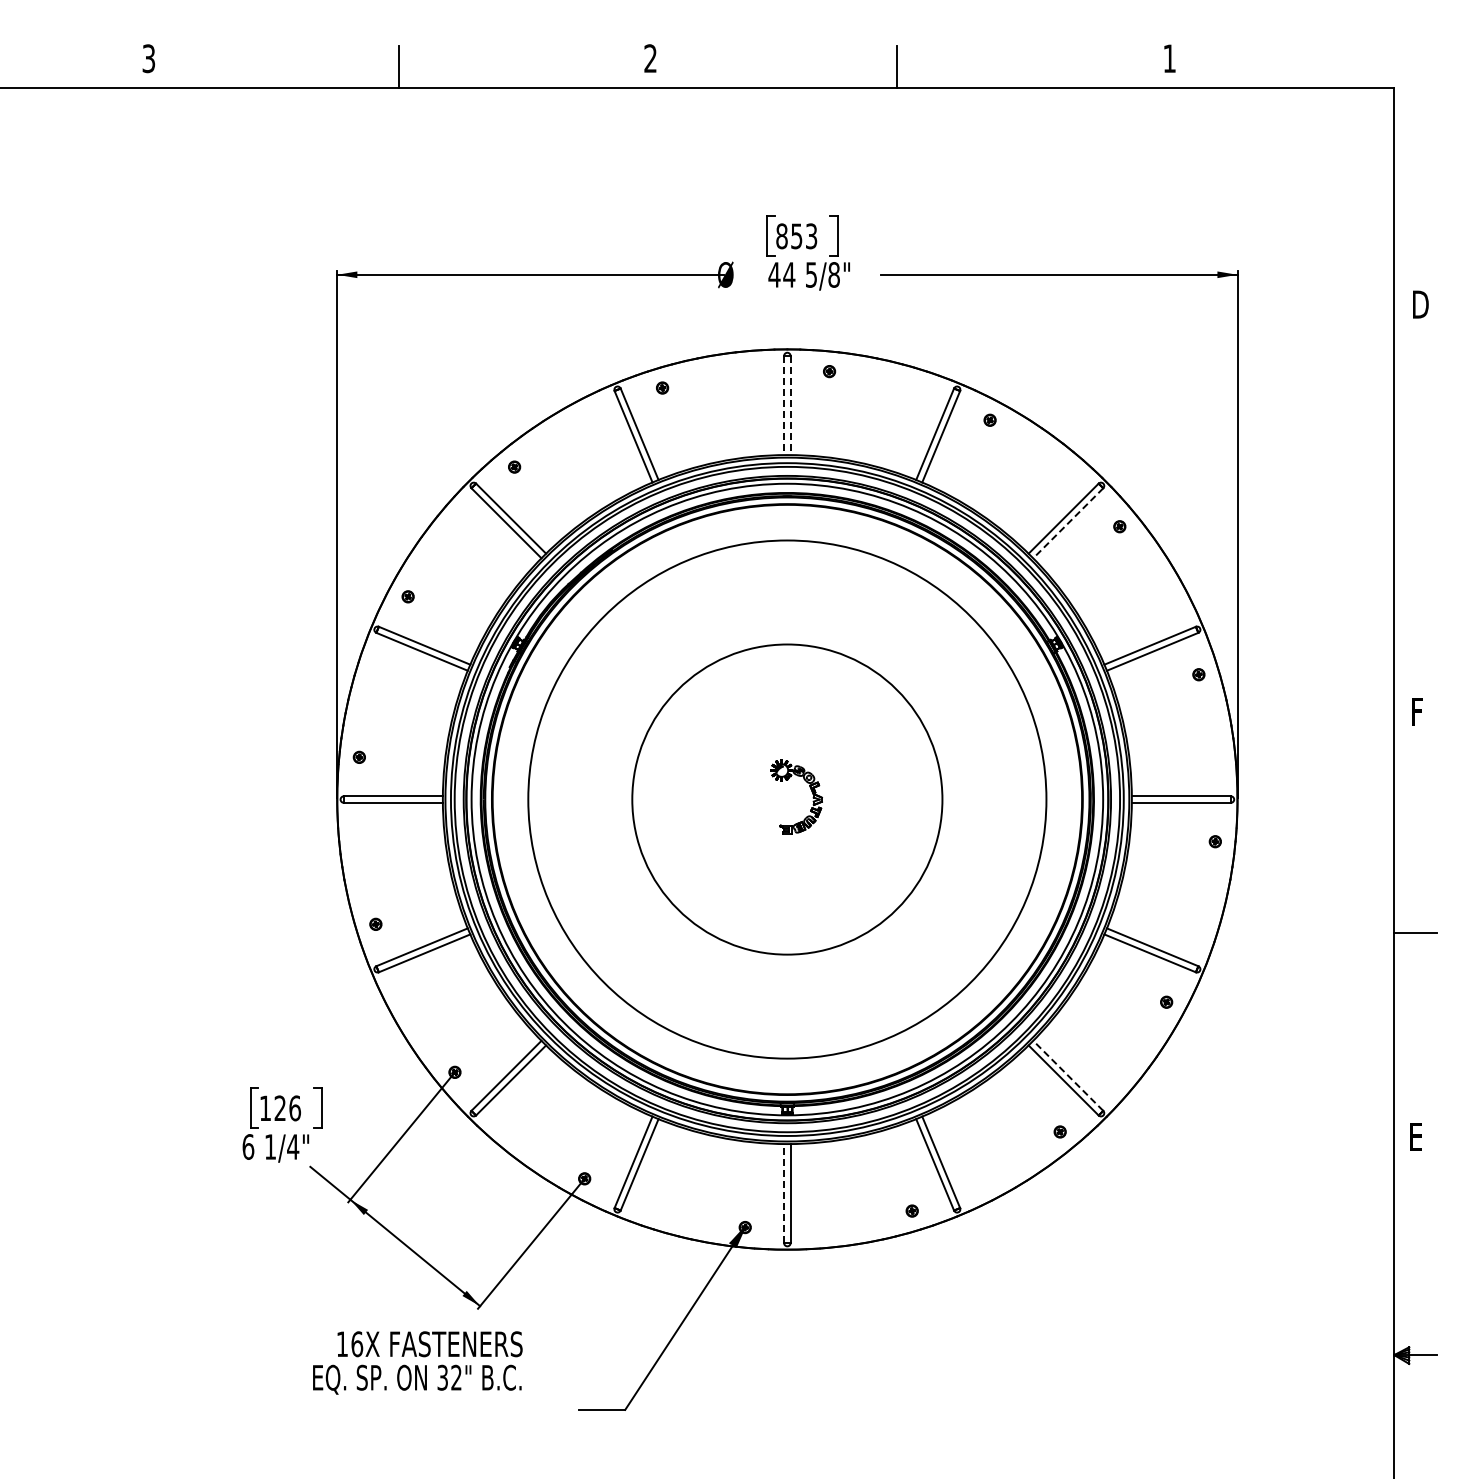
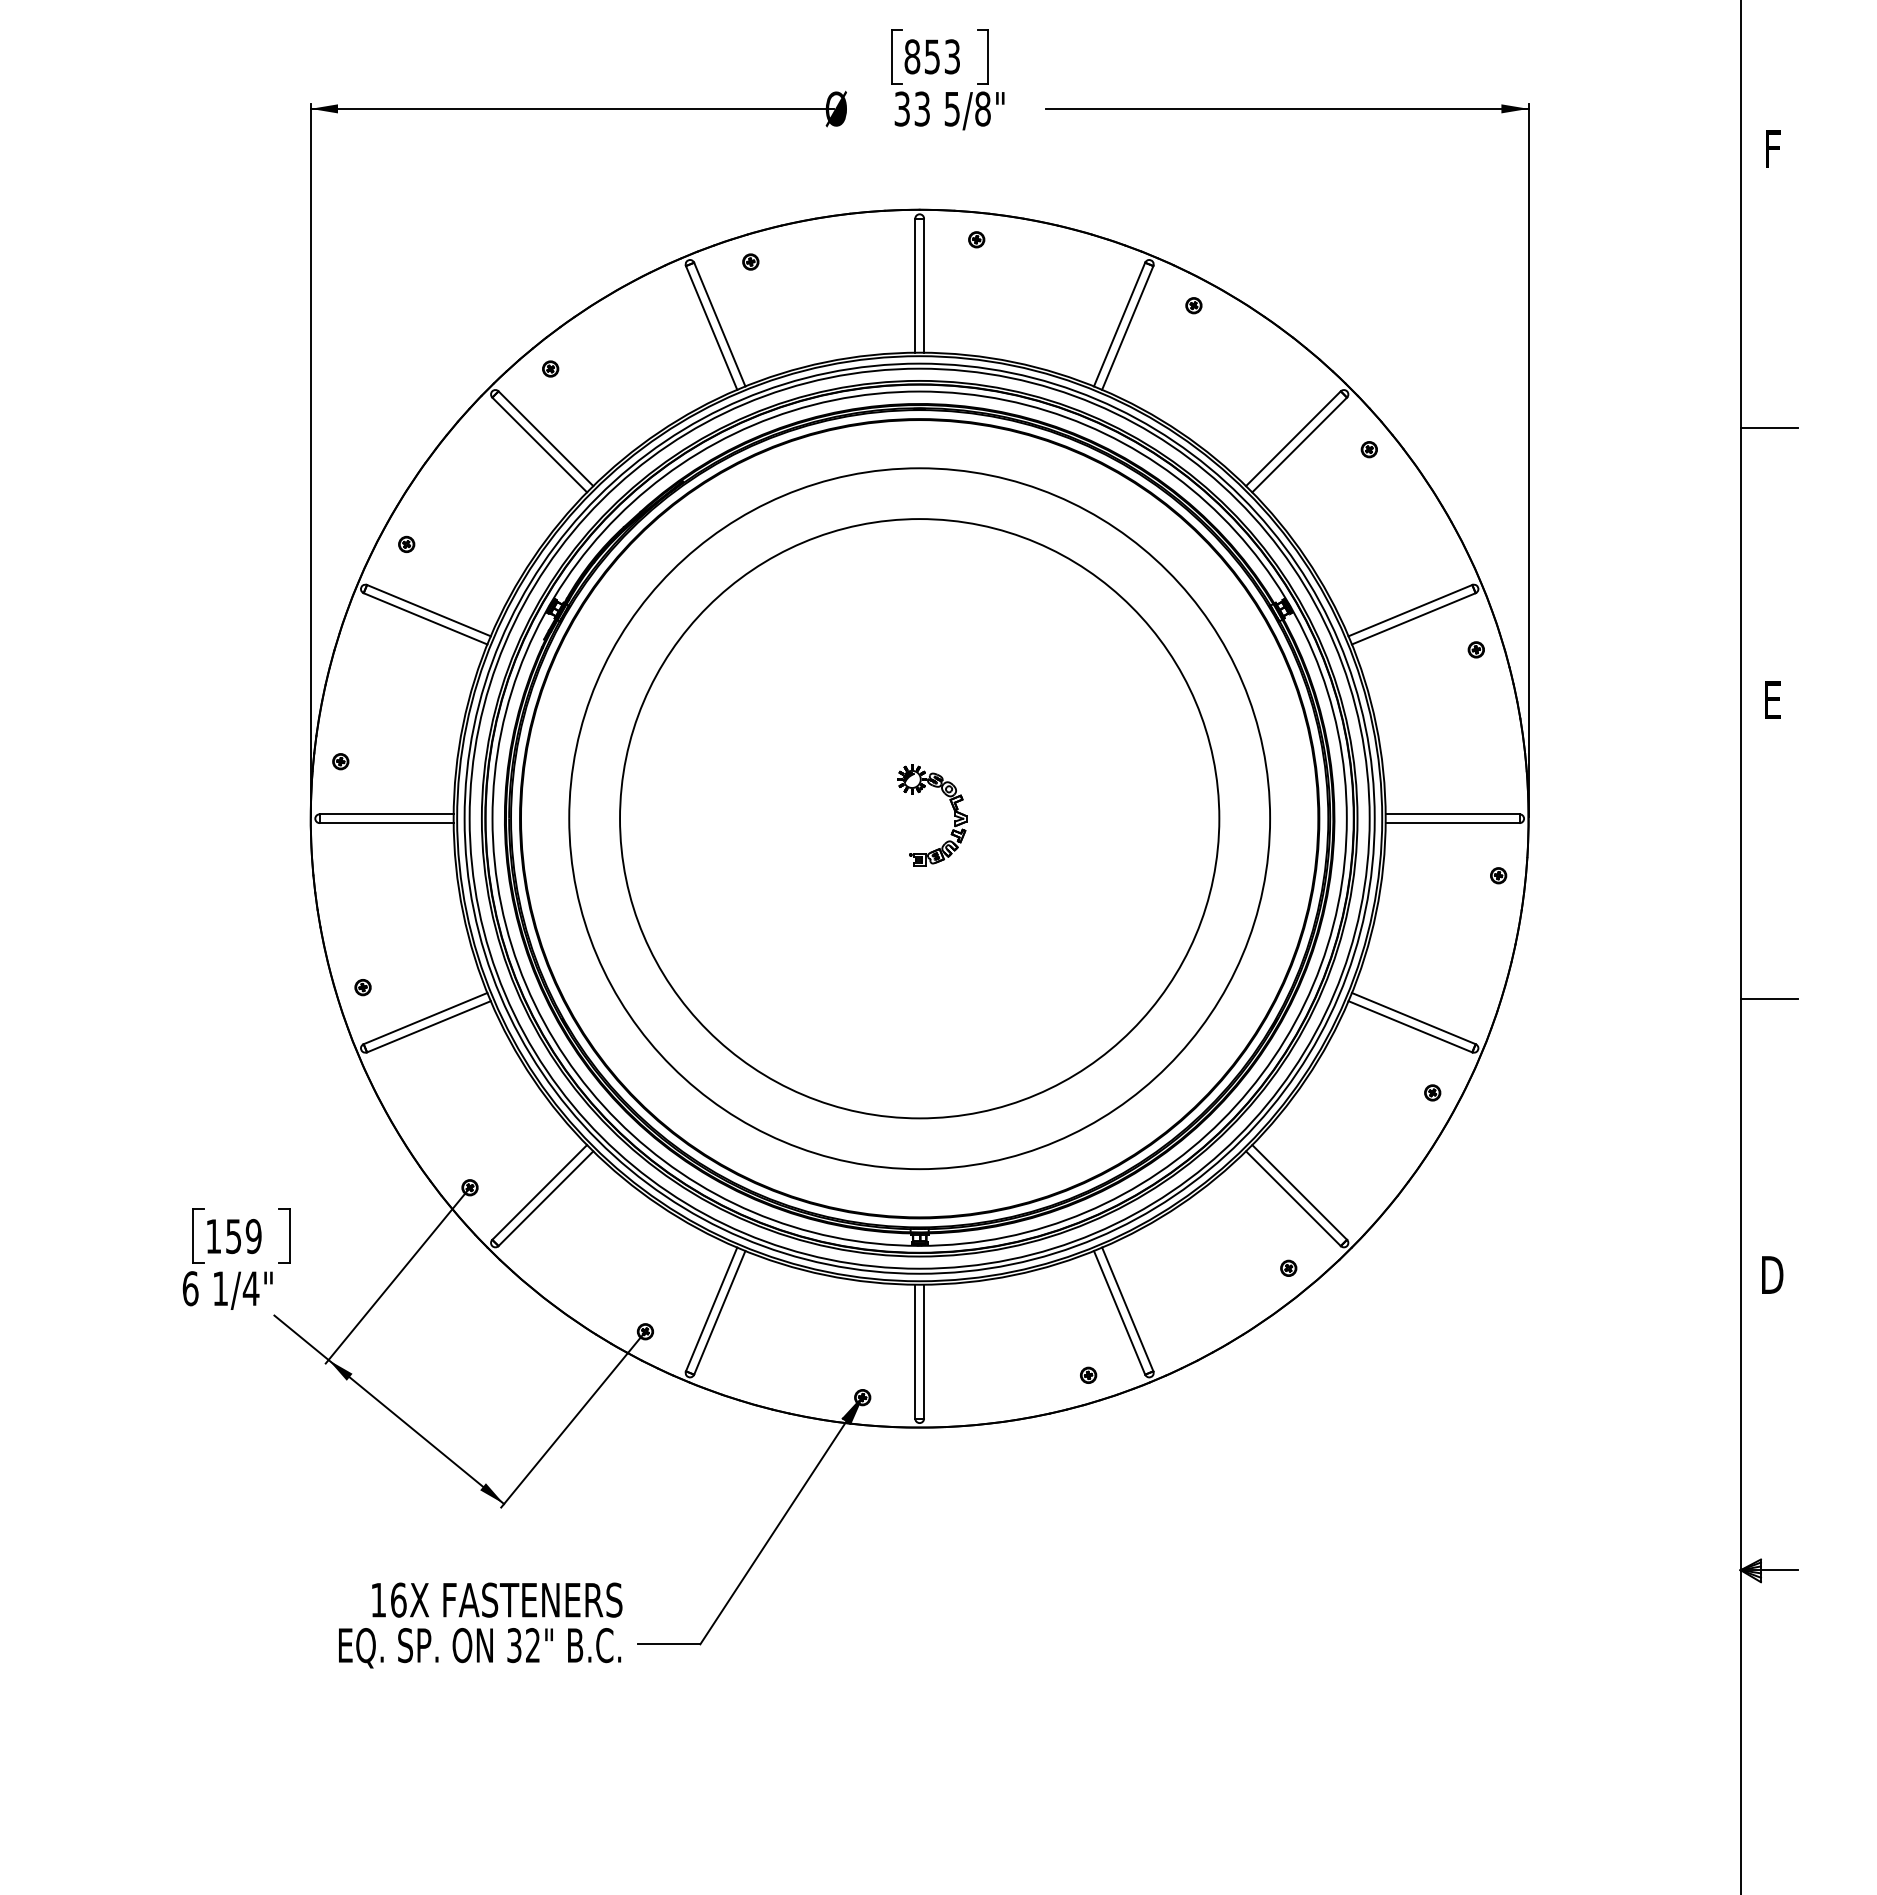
text: (781, 274) -> (911, 108), 44 -> 33
text: (1420, 304) -> (1776, 149), D -> F
line: (784, 405) -> (915, 285), dashed -> solid
line: (790, 405) -> (923, 285), dashed -> solid
line: (1415, 510) -> (1769, 427), added
line: (1068, 523) -> (1299, 445), dashed -> solid
text: (1419, 711) -> (1774, 699), F -> E
circle: (786, 799) -> (918, 818), size x1.43
line: (1068, 1075) -> (1299, 1191), dashed -> solid
text: (287, 1108) -> (243, 1236), 126 -> 159
text: (1417, 1136) -> (1772, 1274), E -> D
line: (784, 1193) -> (915, 1351), dashed -> solid
part: (417, 1362) -> (480, 1624), moved

